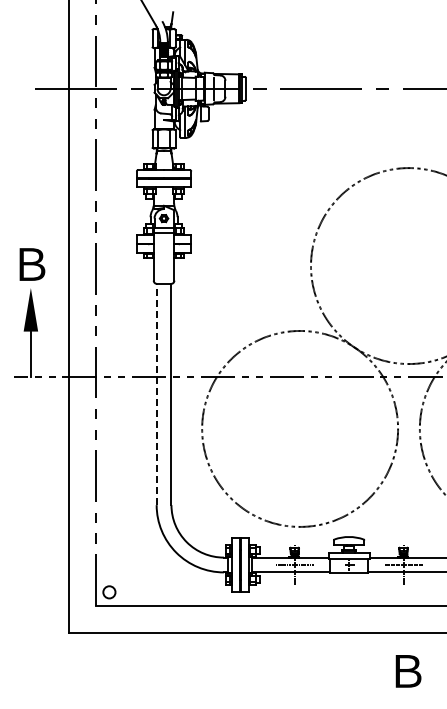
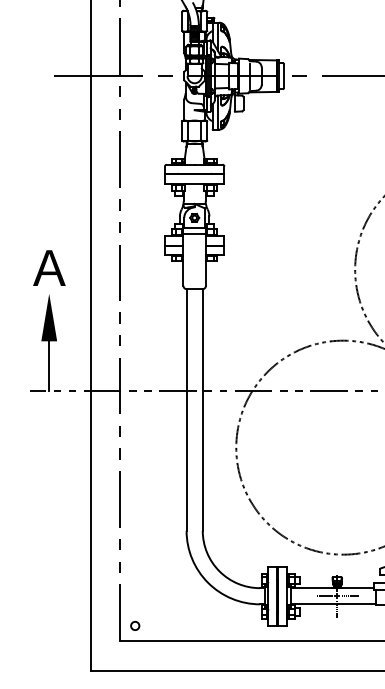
text: (30, 264) -> (48, 268), Ｂ -> Ａ
line: (156, 394) -> (186, 410), dashed -> solid
circle: (109, 591) -> (135, 625), size x0.62

